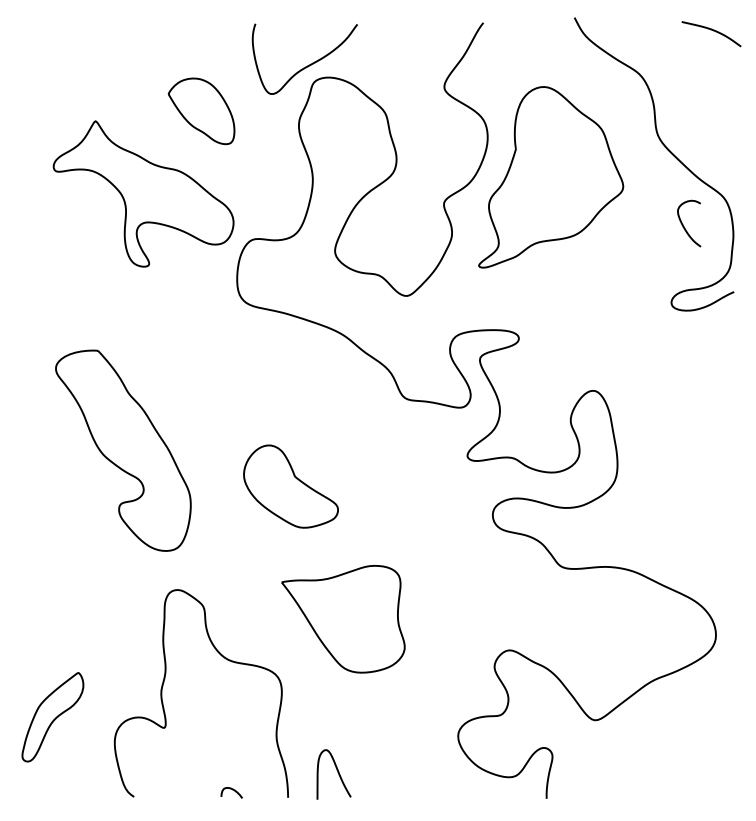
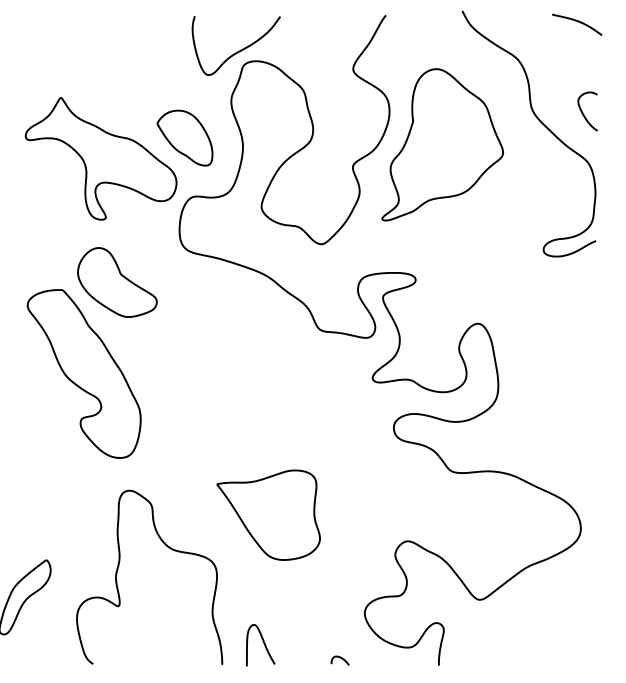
part: (201, 111) -> (184, 138), moved
curve: (684, 226) -> (583, 113), moved
part: (290, 486) -> (116, 282), moved
curve: (232, 790) -> (340, 658), moved

